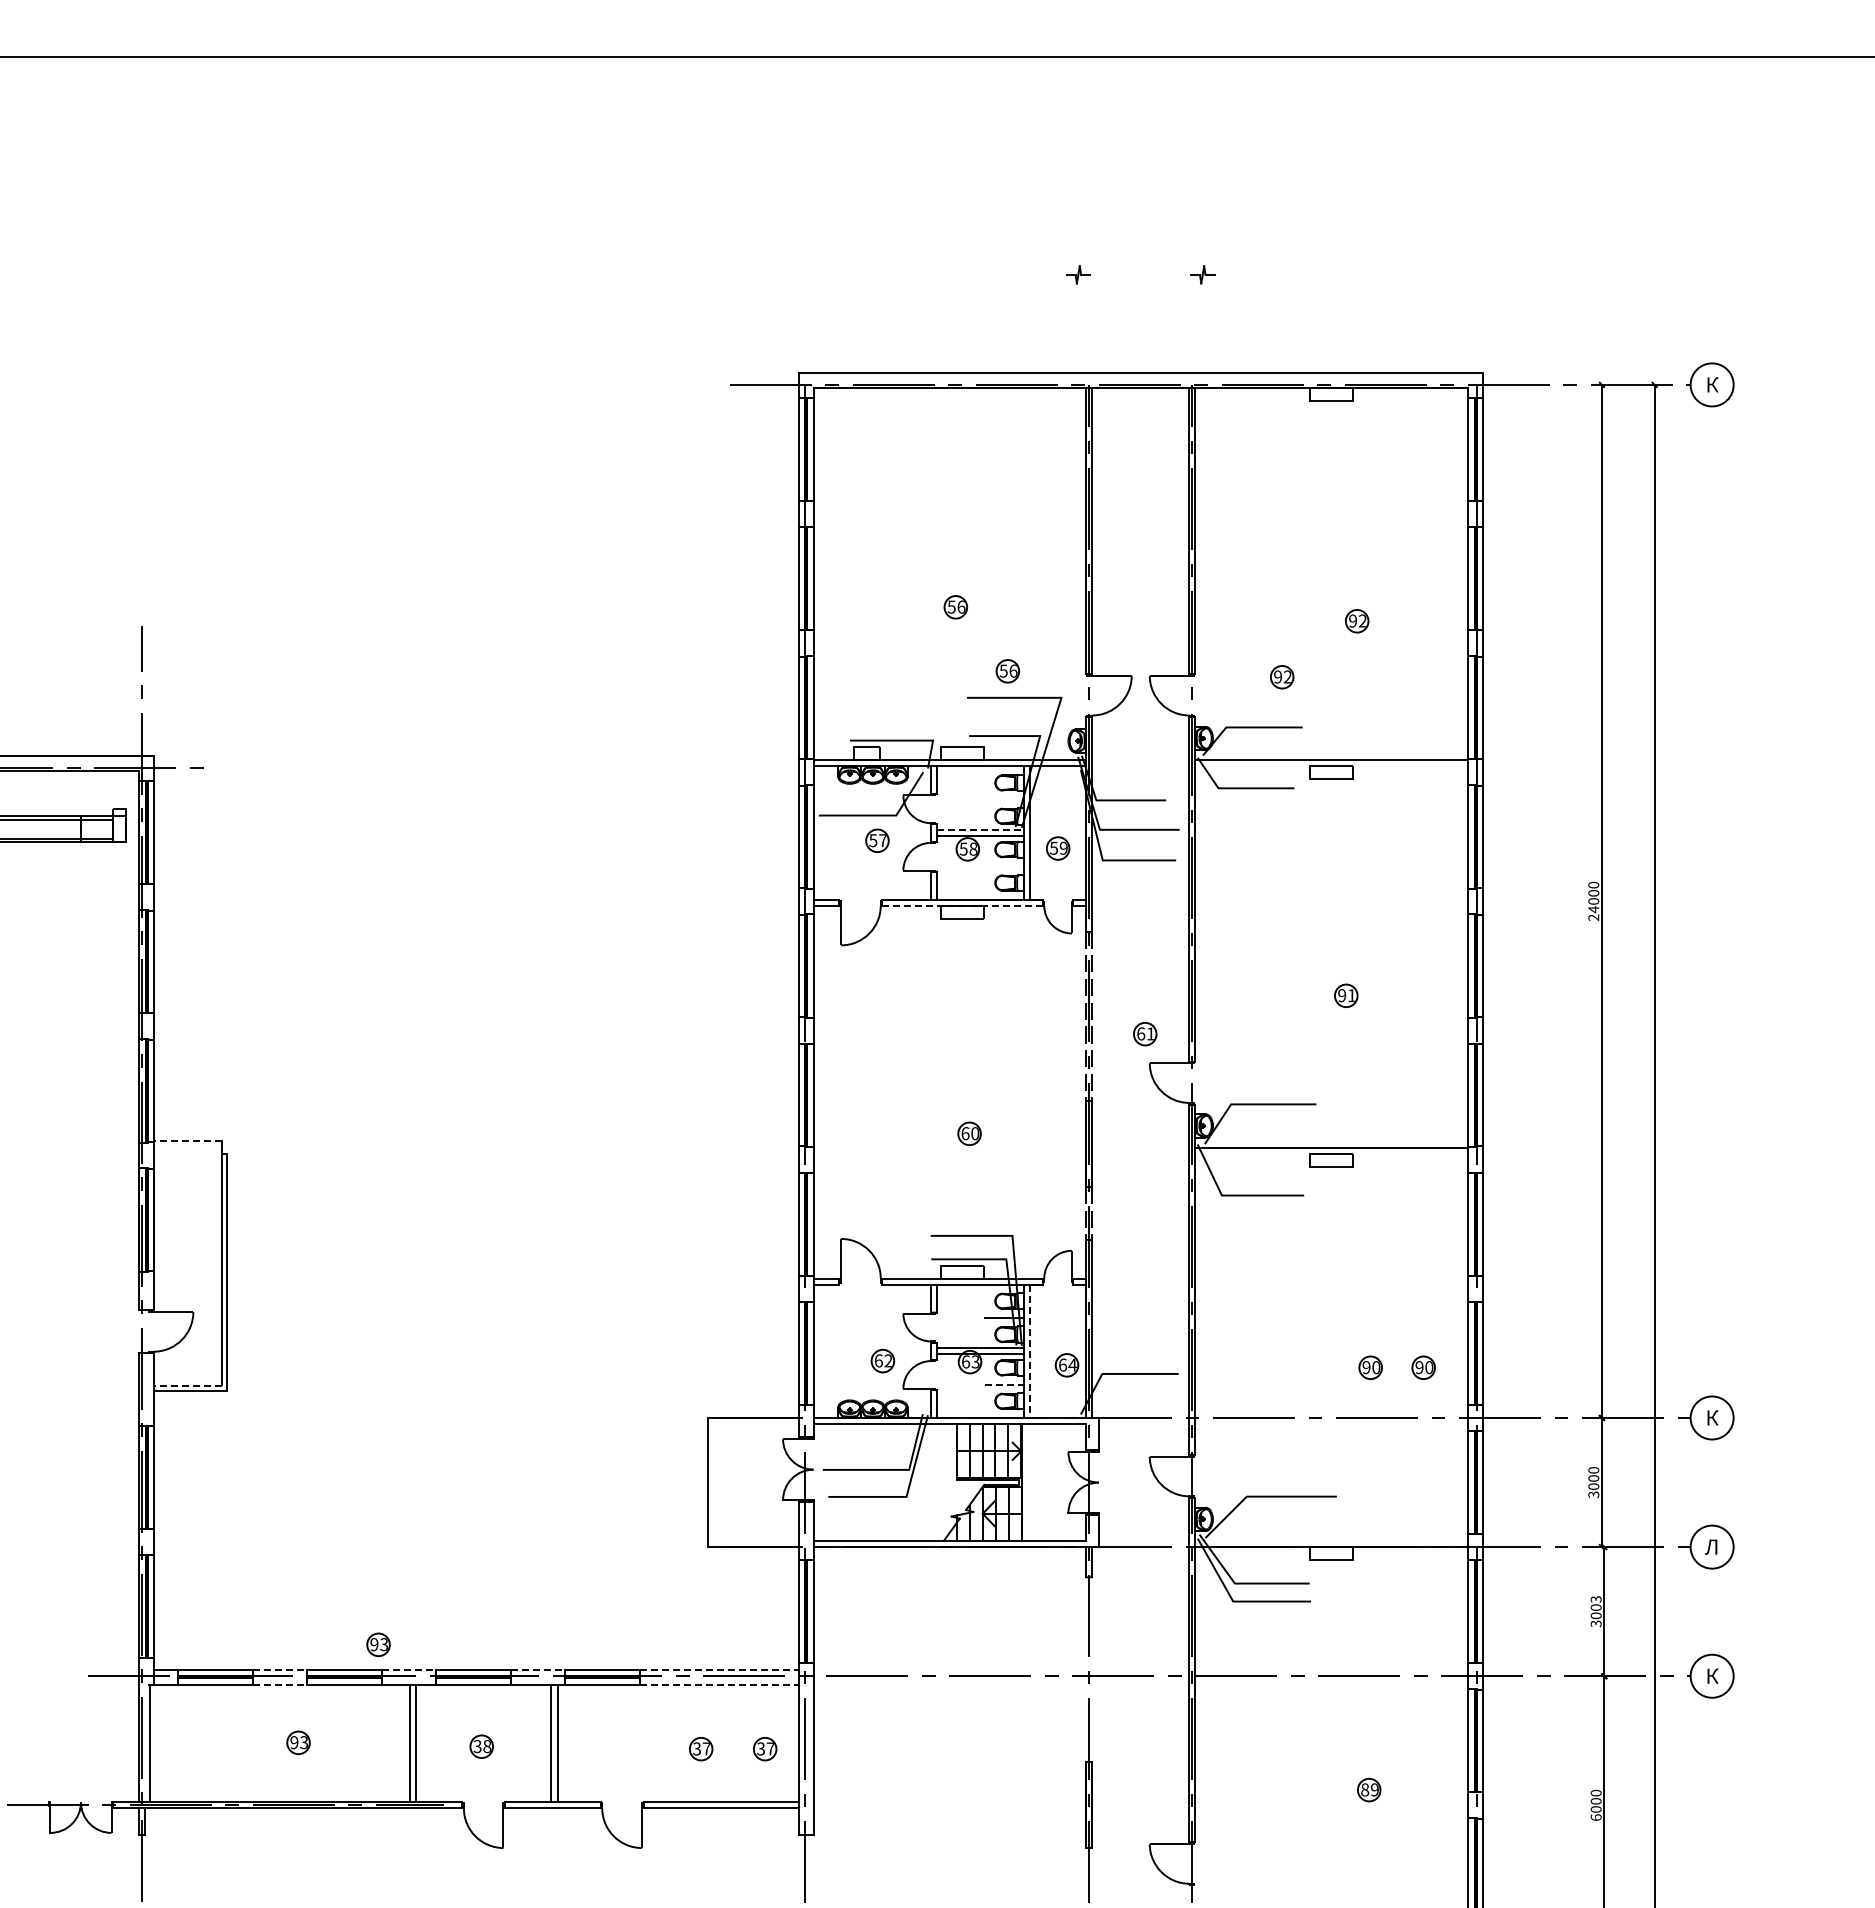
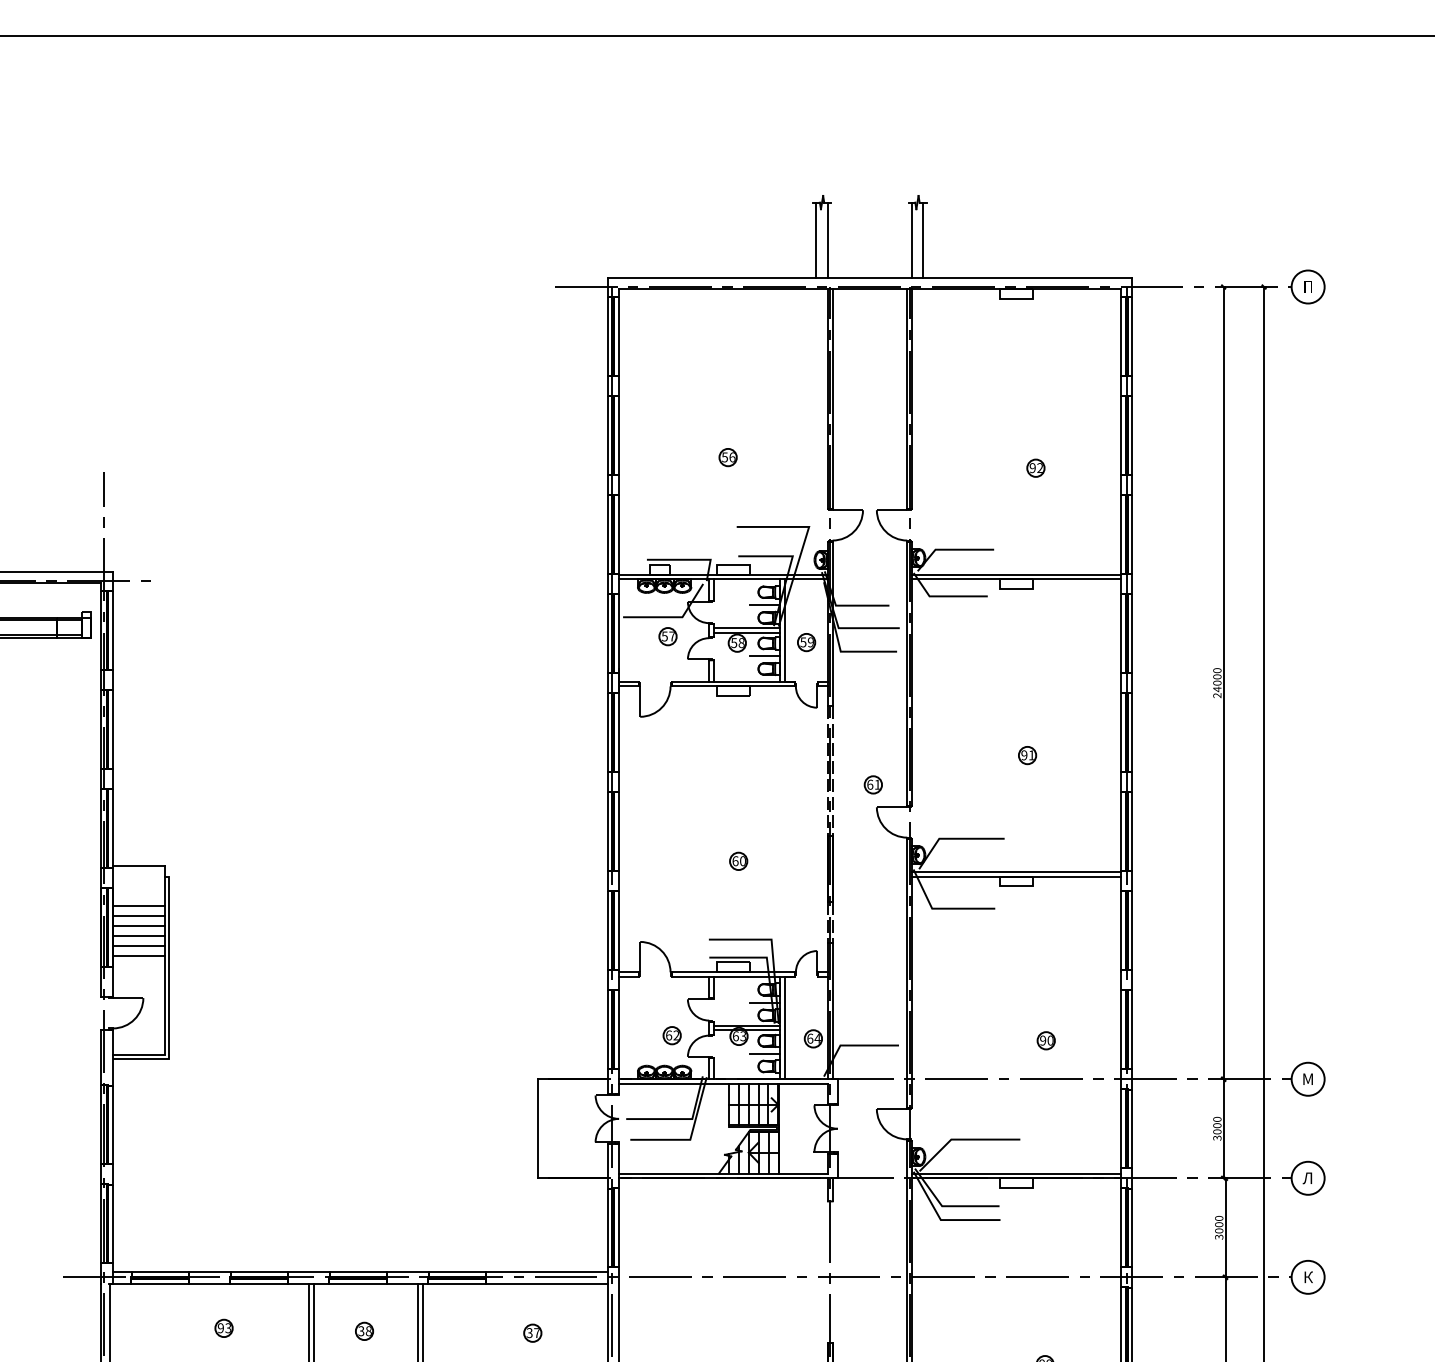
line: (1071, 323) -> (816, 239), added
line: (1086, 323) -> (828, 239), added
line: (1195, 323) -> (911, 239), added
line: (1210, 323) -> (923, 239), added
text: (1712, 384) -> (1308, 286), К -> П
part: (1007, 671) -> (767, 506), removed
part: (1282, 677) -> (978, 511), removed
line: (1331, 766) -> (1016, 579), added
line: (1004, 799) -> (765, 604), added
line: (981, 830) -> (747, 628), dashed -> solid
line: (1004, 866) -> (765, 656), added
line: (963, 905) -> (734, 686), dashed -> solid
line: (187, 1140) -> (138, 866), dashed -> solid
line: (1331, 1153) -> (1016, 876), added
line: (187, 1192) -> (138, 906), added
line: (187, 1205) -> (138, 916), added
line: (187, 1217) -> (138, 925), added
line: (187, 1230) -> (138, 935), added
line: (187, 1243) -> (138, 945), added
line: (187, 1256) -> (138, 955), added
line: (1030, 1351) -> (785, 1028), dashed -> solid
part: (1423, 1367) -> (1086, 1040), removed
line: (1004, 1384) -> (765, 1053), dashed -> solid
line: (187, 1385) -> (138, 1054), dashed -> solid
text: (1711, 1417) -> (1307, 1078), К -> М
line: (1331, 1541) -> (1016, 1173), added
text: (1595, 1599) -> (1218, 1218), 3003 -> 3000
part: (378, 1644) -> (285, 1252), removed
line: (280, 1669) -> (210, 1272), dashed -> solid
line: (409, 1669) -> (309, 1272), dashed -> solid
line: (538, 1669) -> (408, 1272), dashed -> solid
line: (719, 1669) -> (546, 1272), dashed -> solid
line: (279, 1684) -> (209, 1283), dashed -> solid
line: (719, 1684) -> (546, 1283), dashed -> solid
part: (765, 1749) -> (582, 1333), removed

